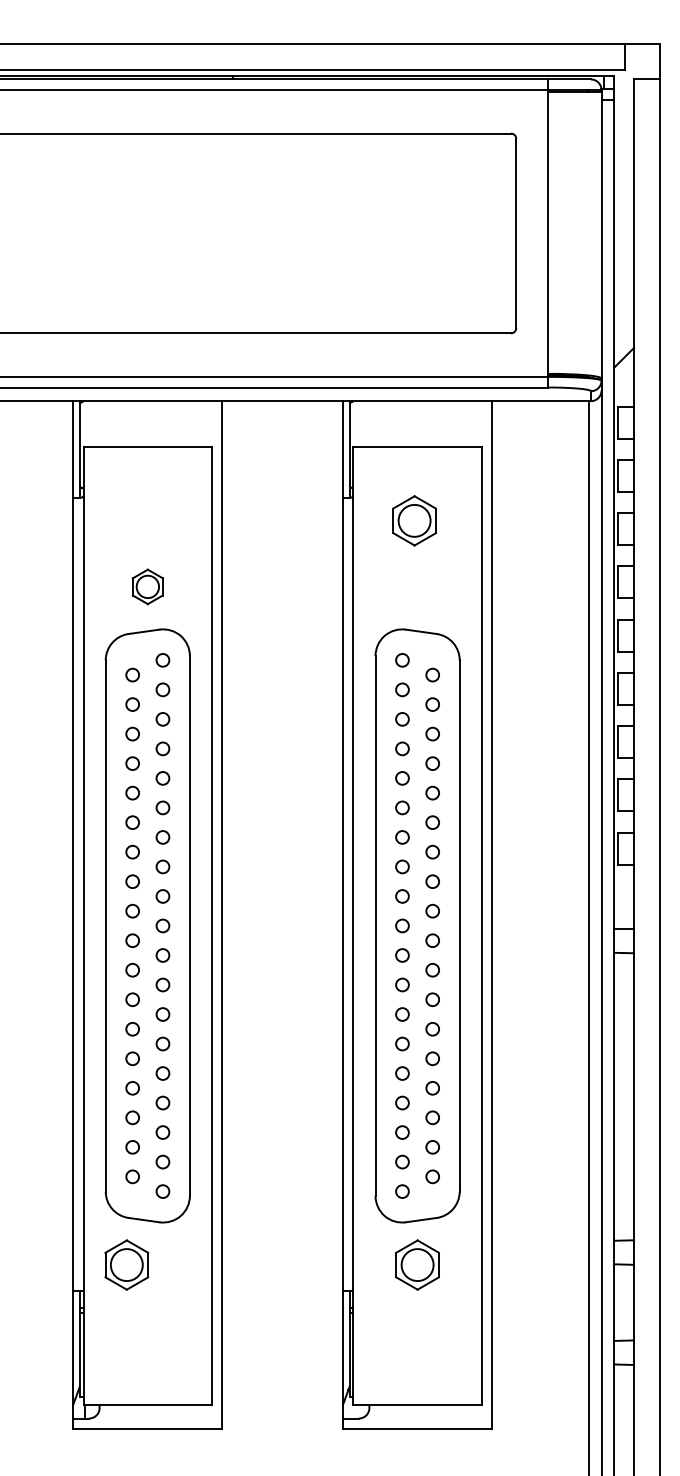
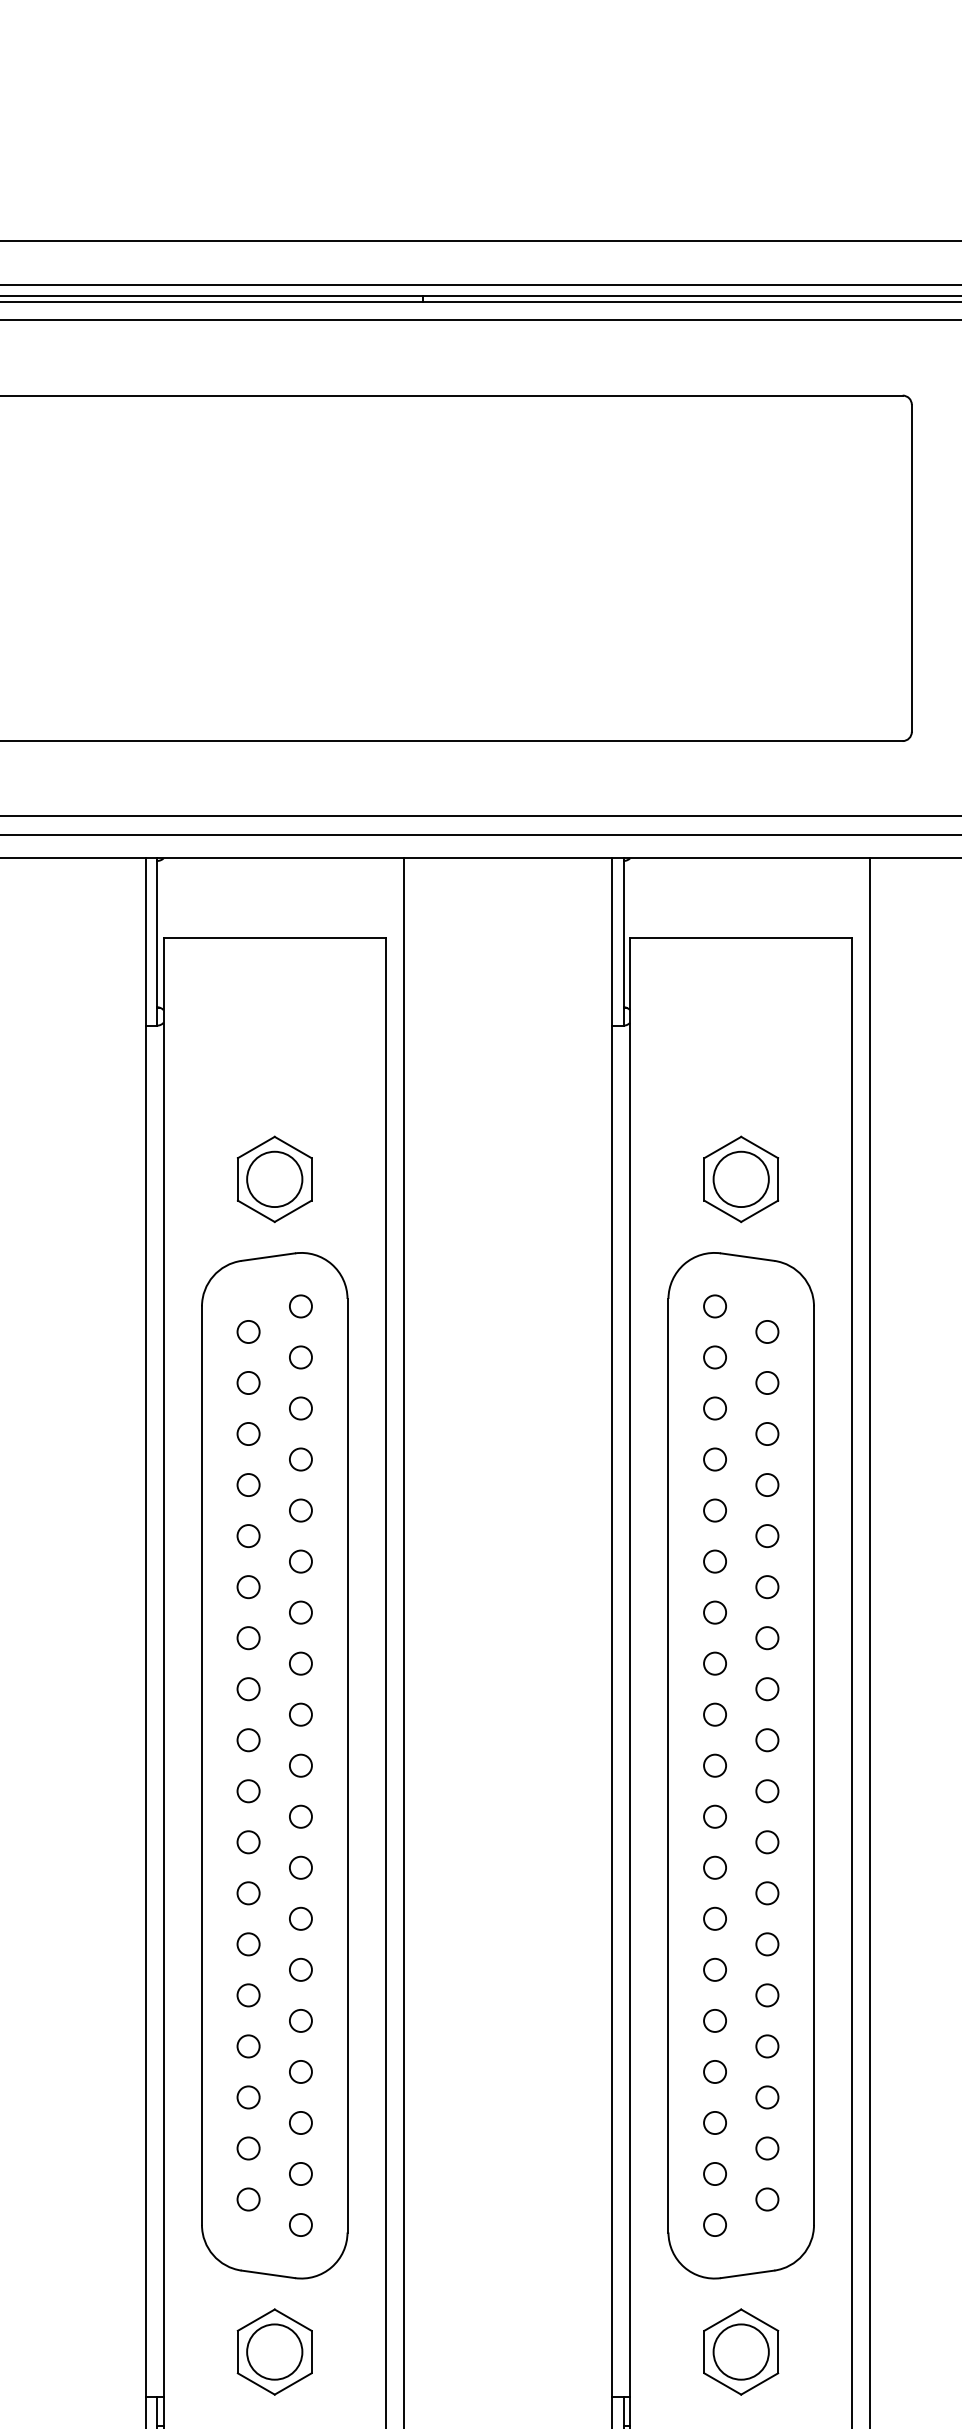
part: (414, 520) -> (741, 1178), moved
part: (147, 586) -> (274, 1178), size x1.43
part: (126, 1264) -> (274, 2351), moved

